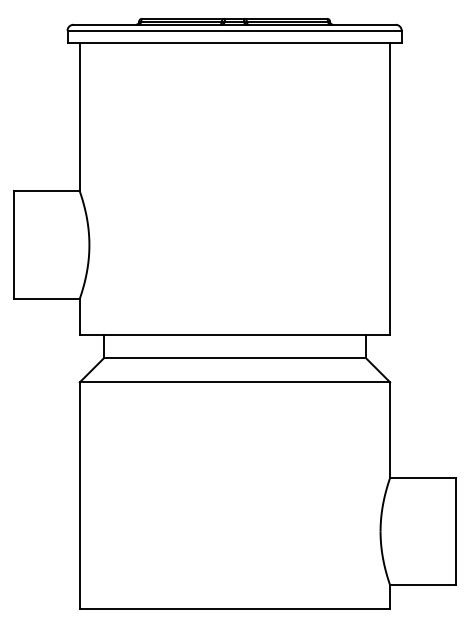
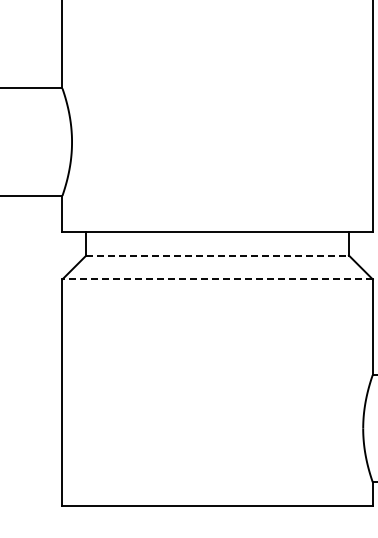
line: (235, 358) -> (218, 255), solid -> dashed
line: (234, 382) -> (217, 279), solid -> dashed

